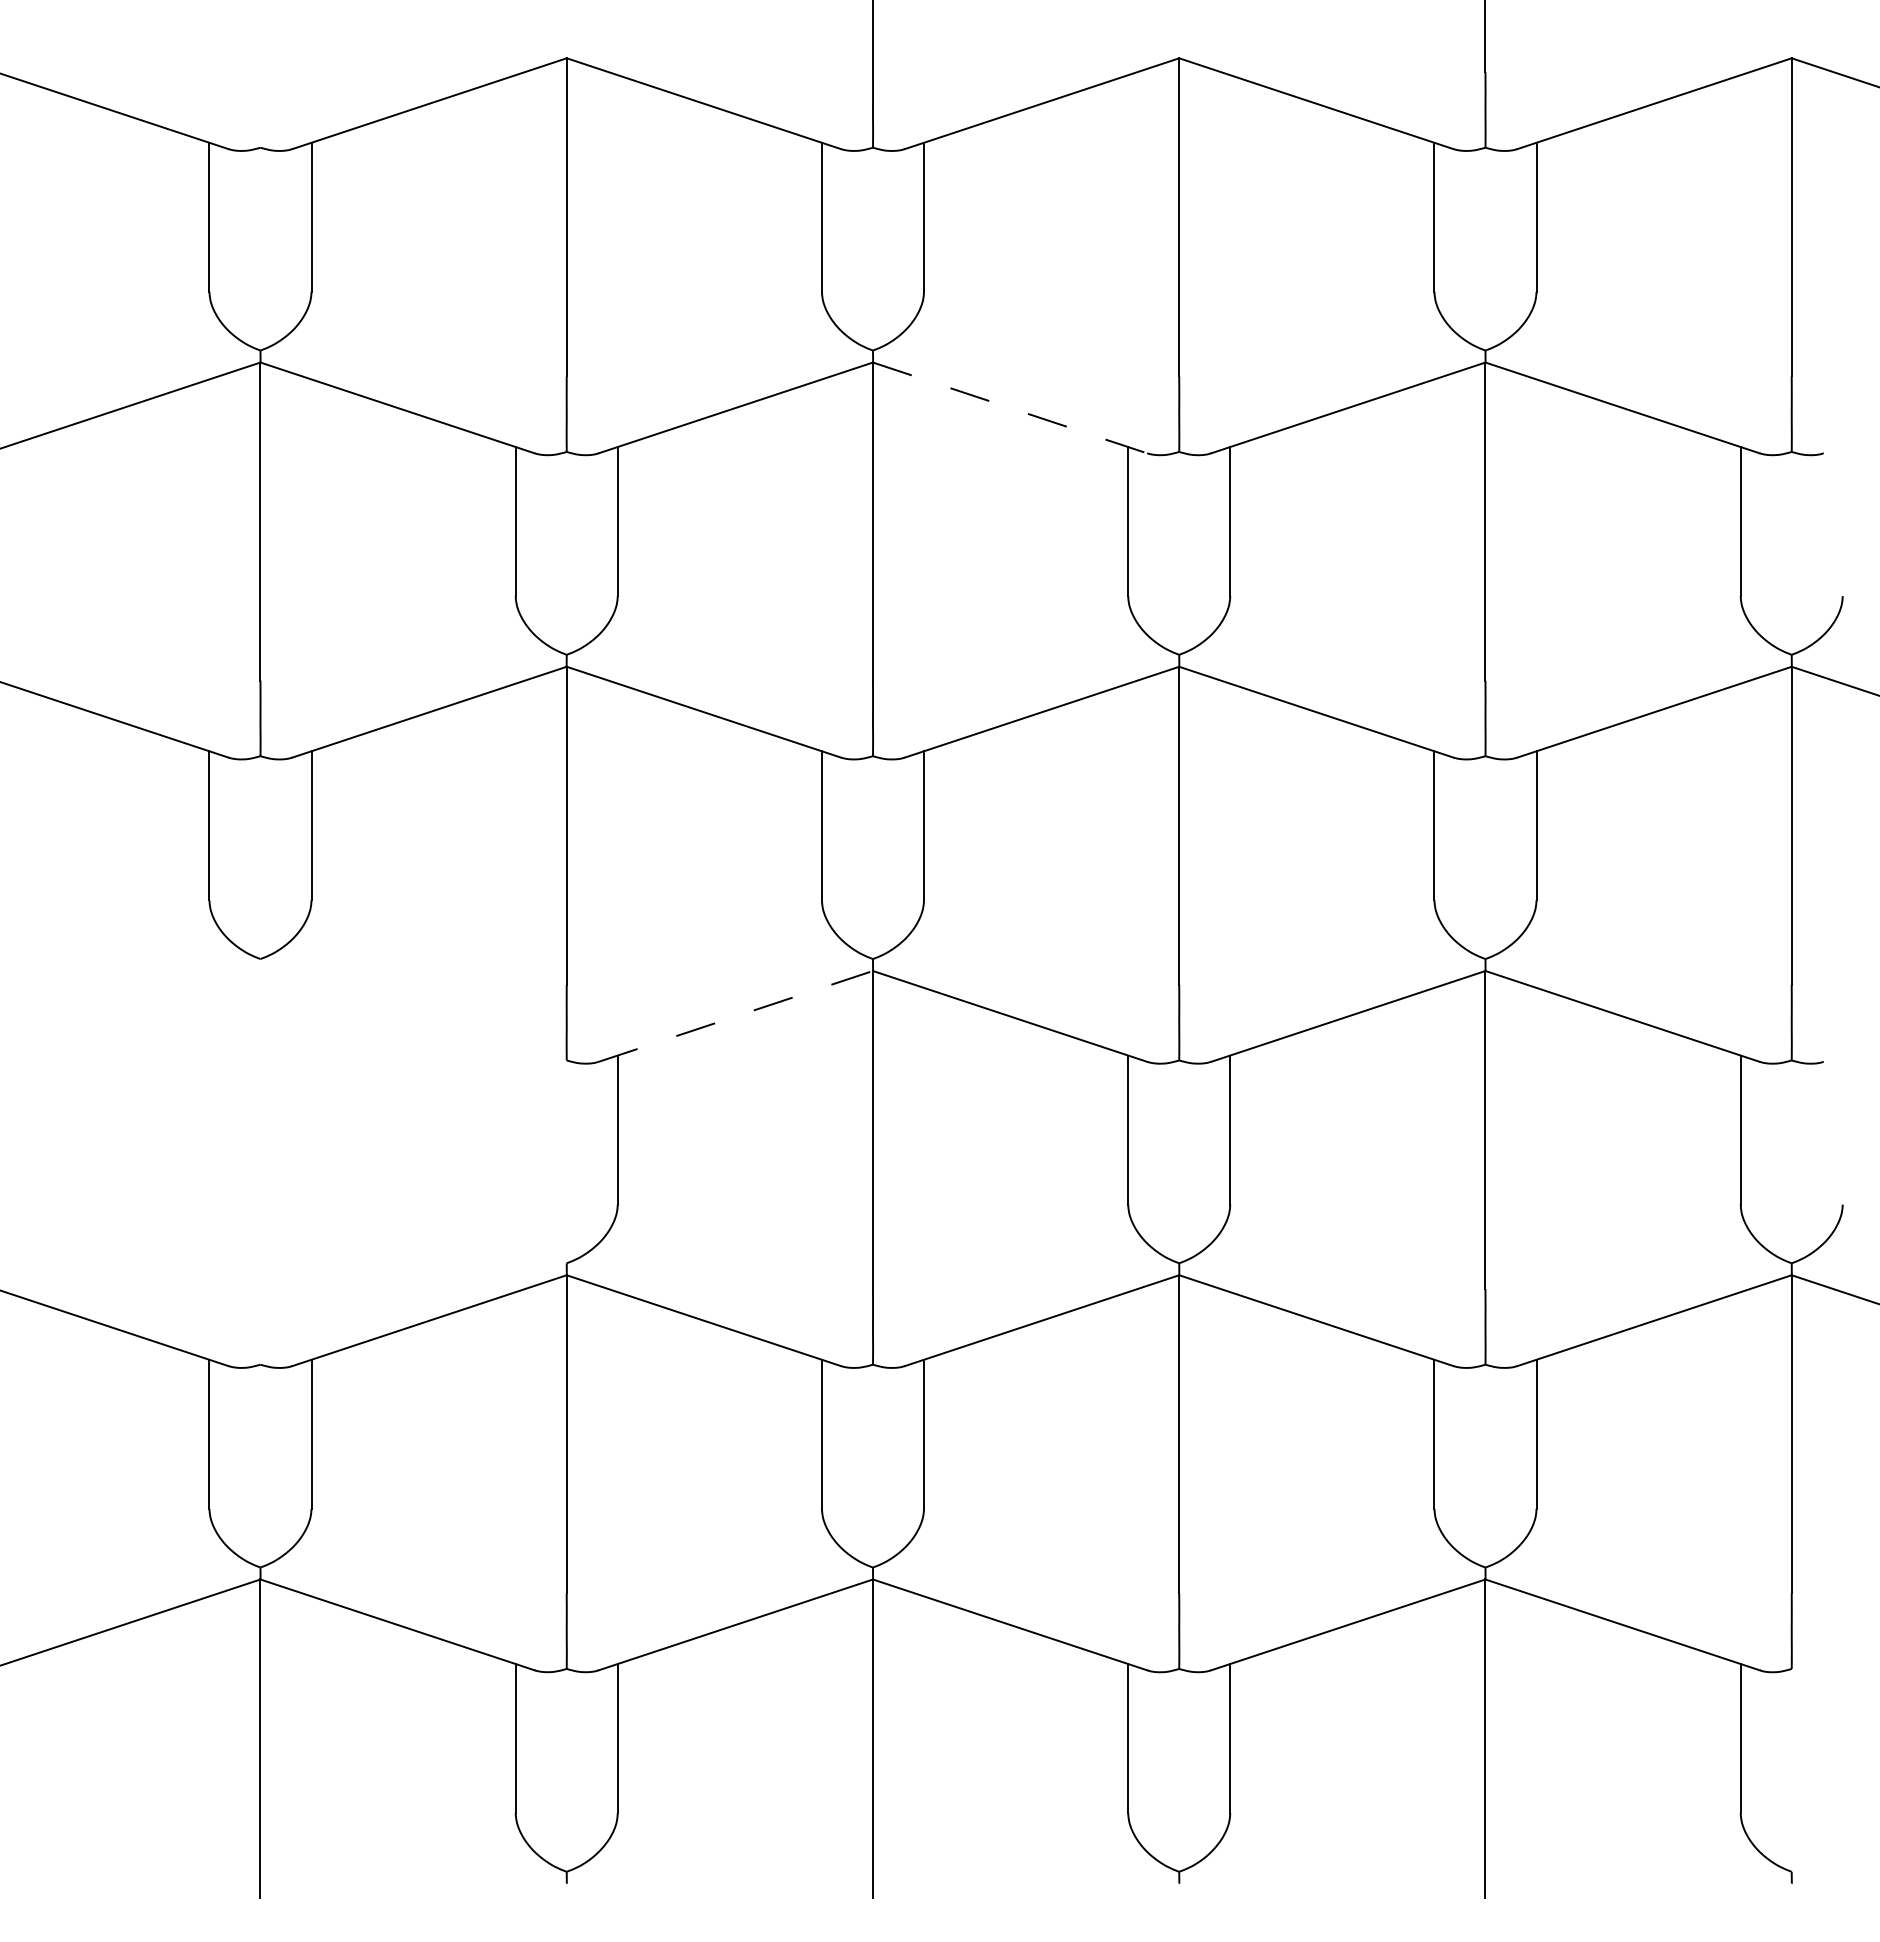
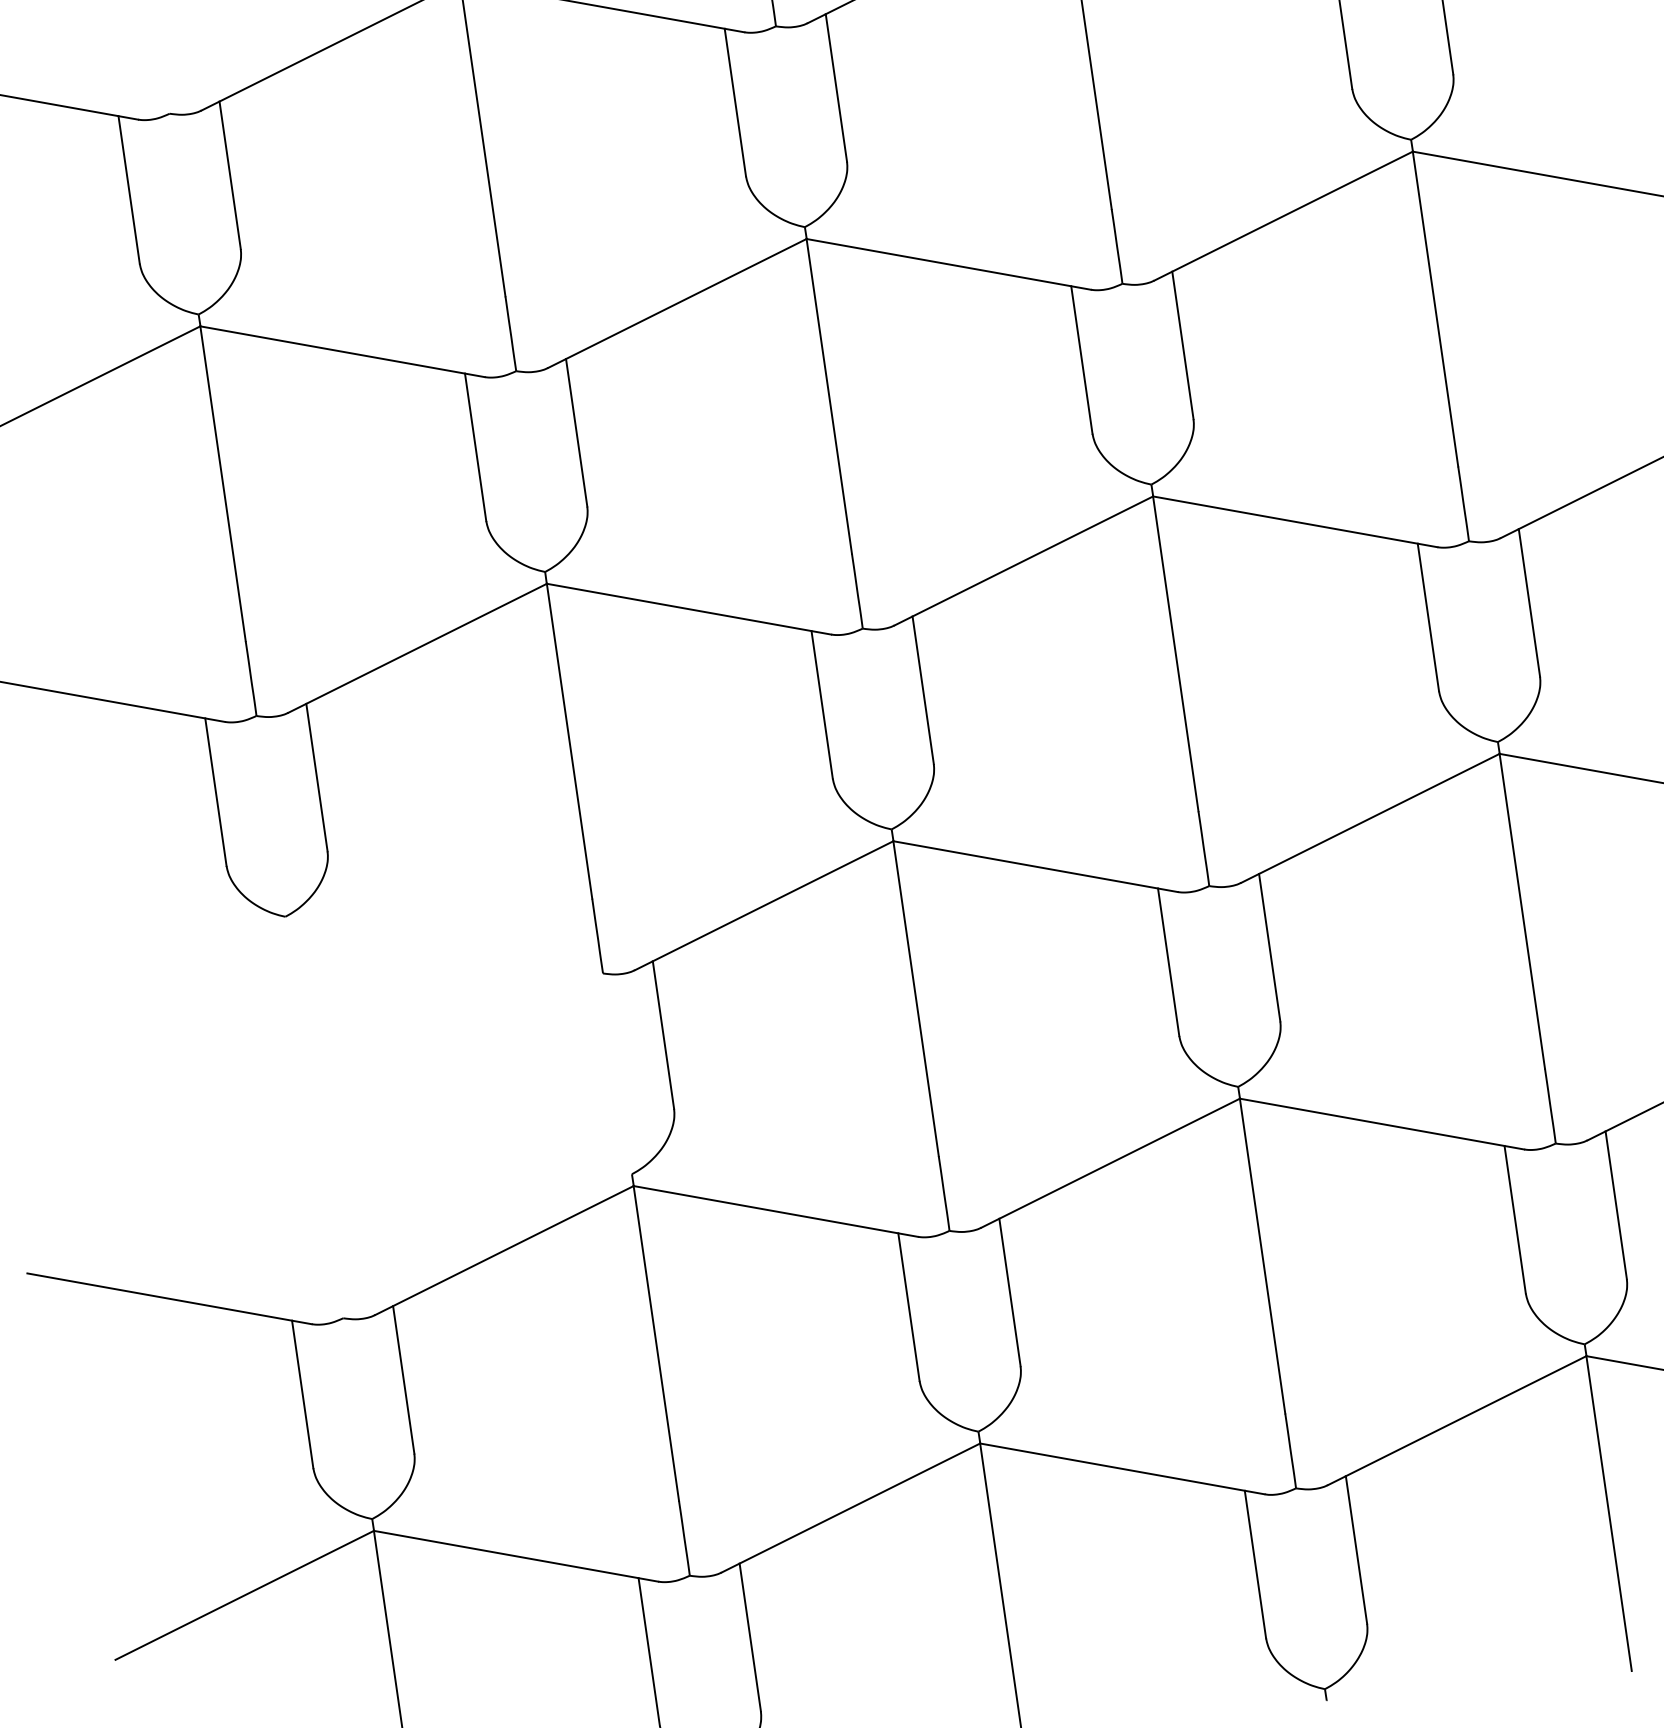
line: (1010, 408) -> (949, 264), dashed -> solid
line: (736, 1016) -> (764, 905), dashed -> solid

